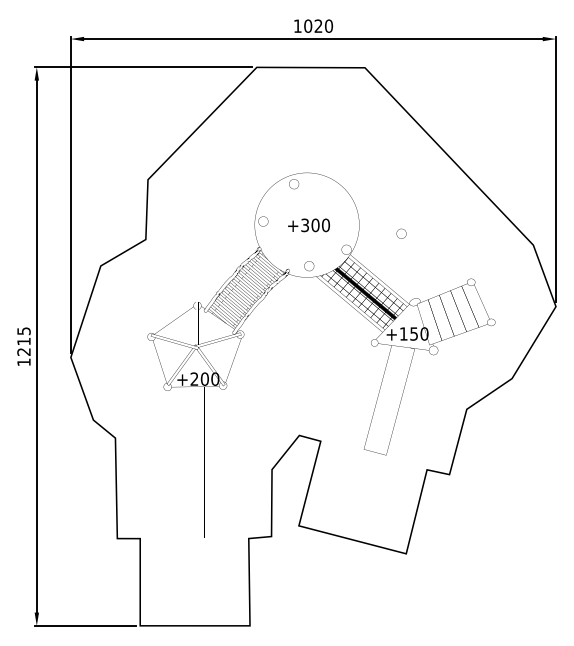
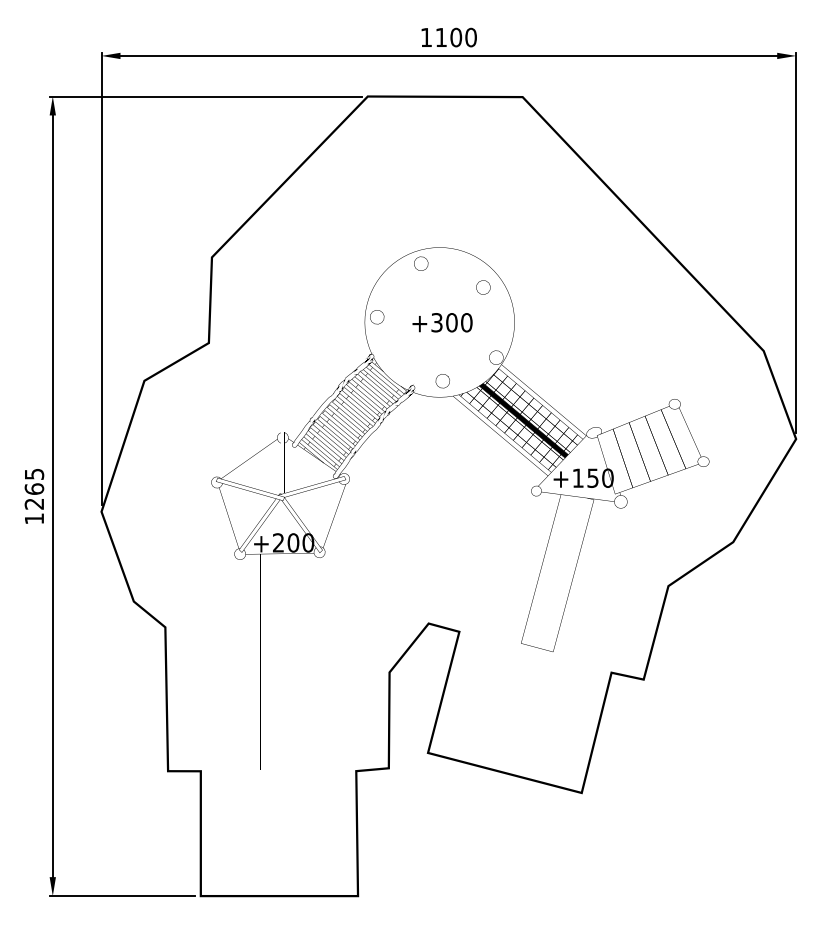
text: (313, 25) -> (448, 36), 1020 -> 1100
part: (401, 233) -> (483, 287), moved
text: (23, 341) -> (33, 488), 1215 -> 1265

